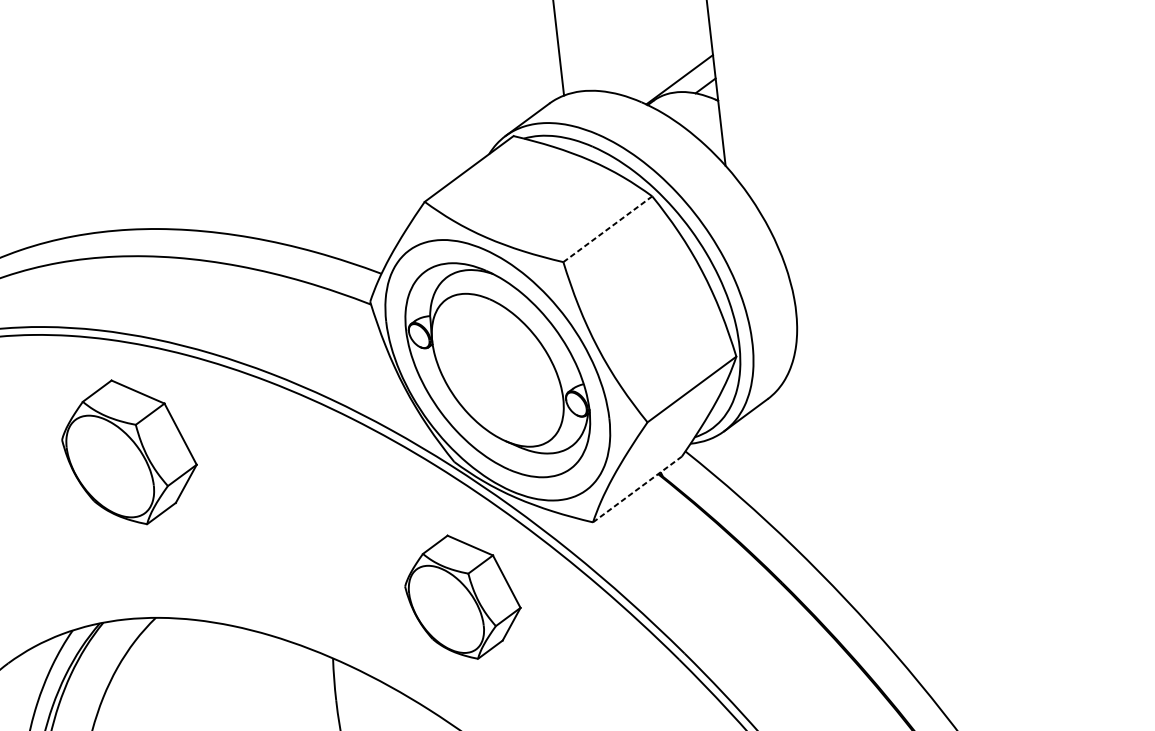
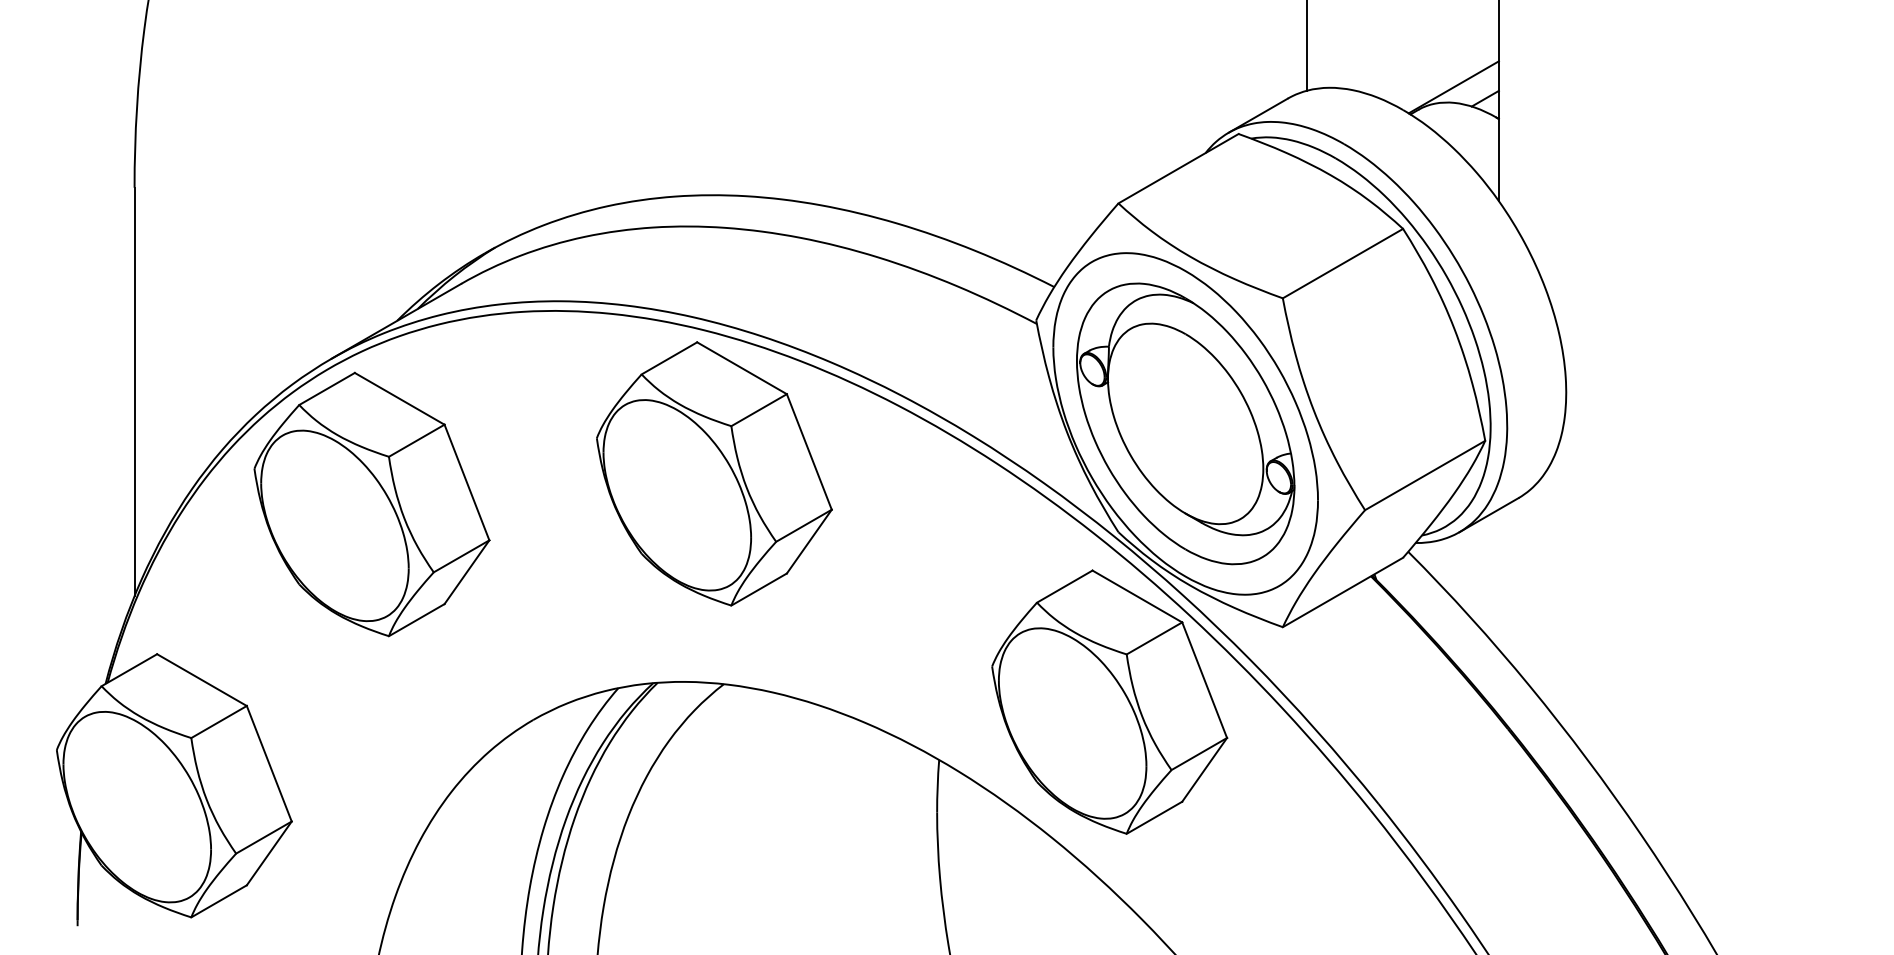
line: (608, 229) -> (1343, 263), dashed -> solid
part: (129, 451) -> (714, 473), size x1.43
line: (637, 489) -> (1343, 592), dashed -> solid
part: (462, 596) -> (1109, 701), size x1.67

